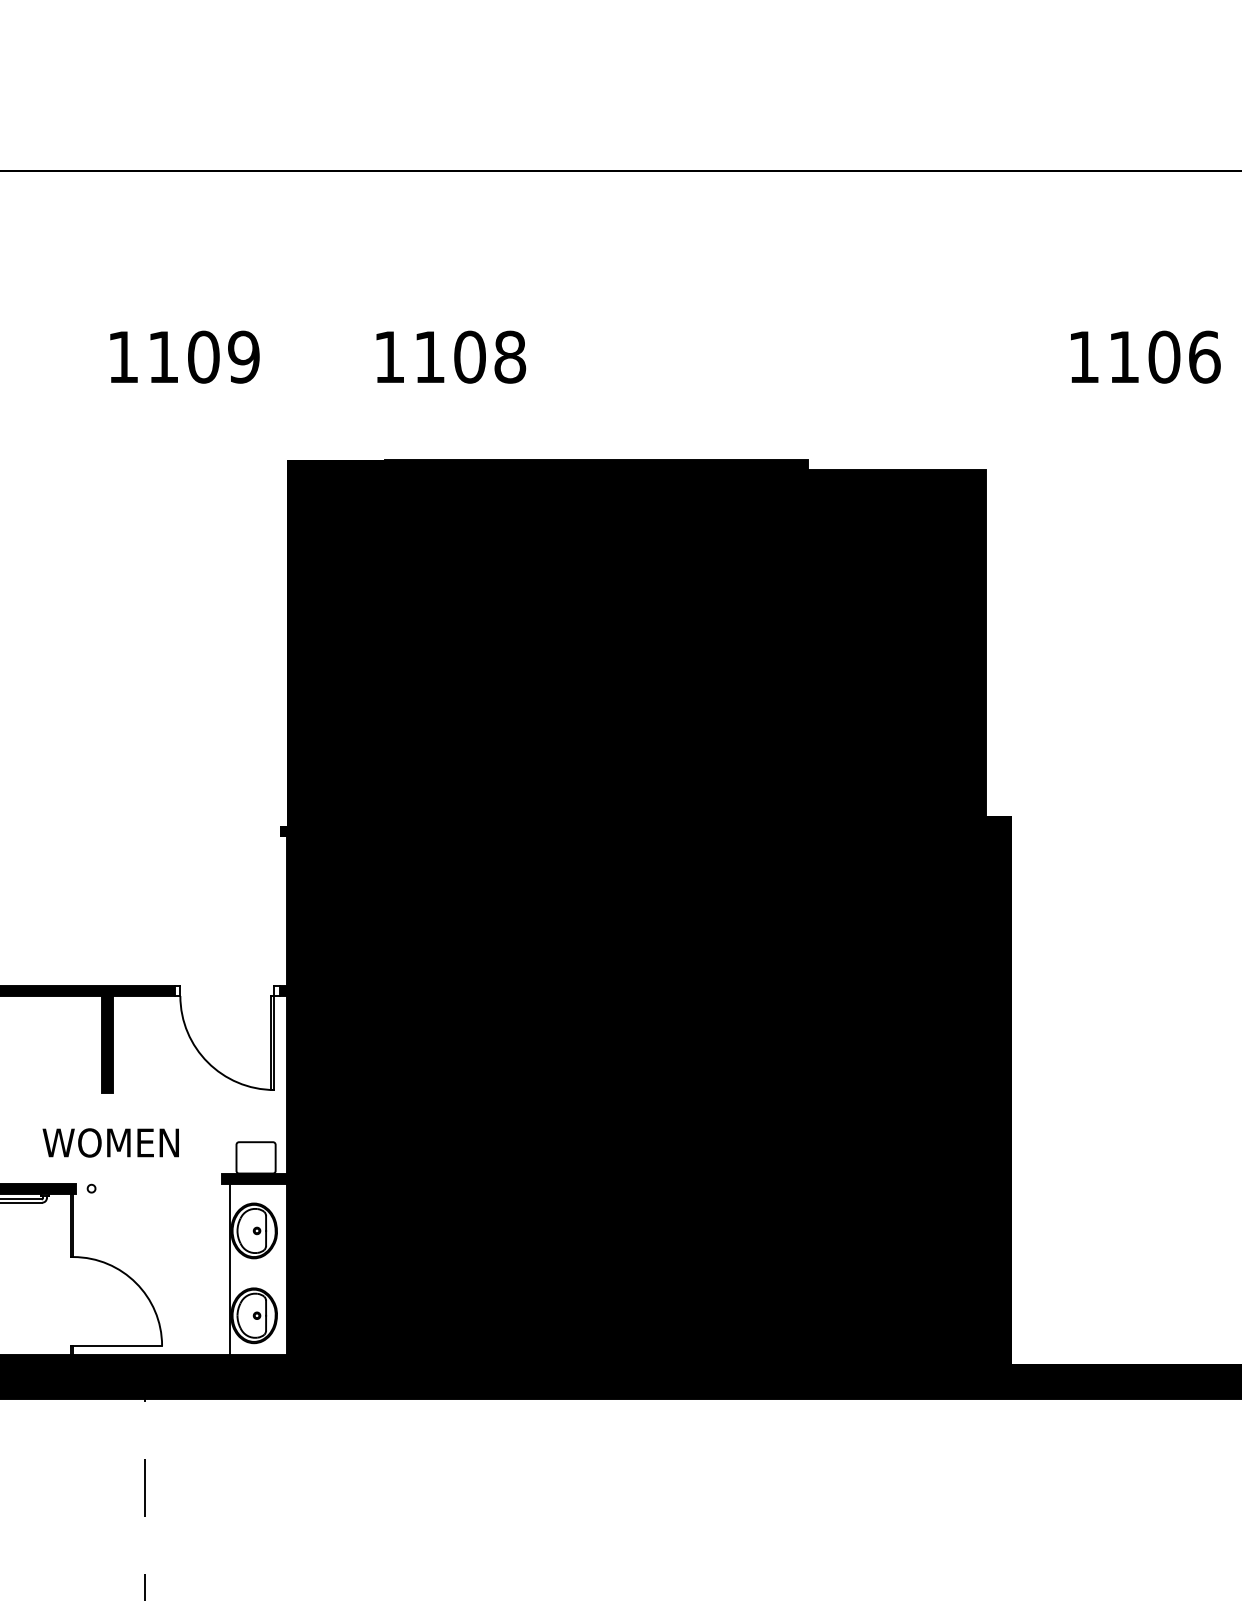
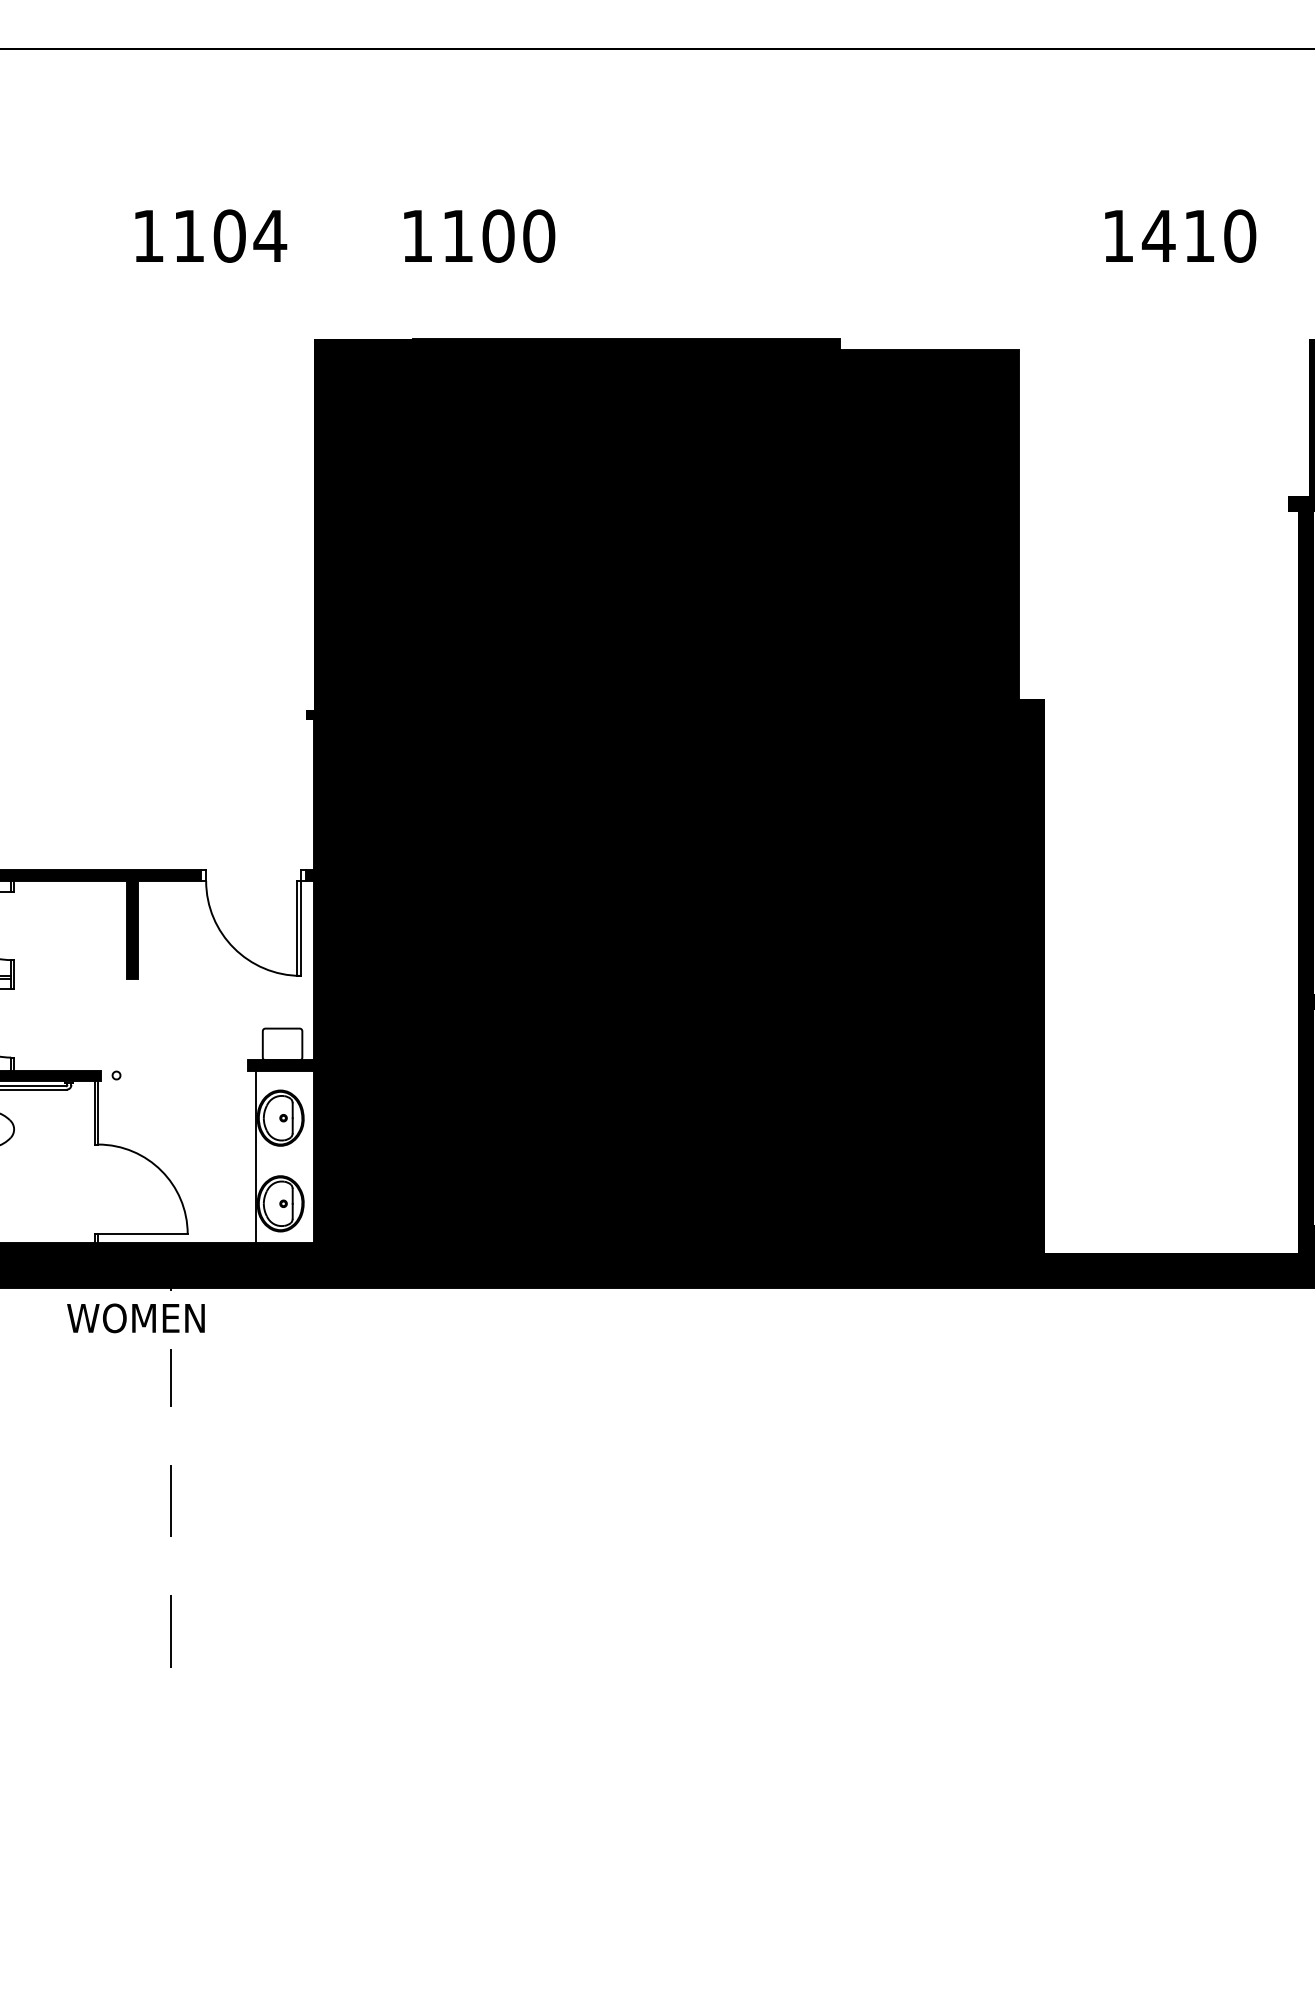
text: (244, 356) -> (270, 235), 1109 -> 1104
text: (510, 356) -> (539, 235), 1108 -> 1100
text: (1163, 356) -> (1198, 235), 1106 -> 1410
text: (110, 1143) -> (135, 1318), moved

